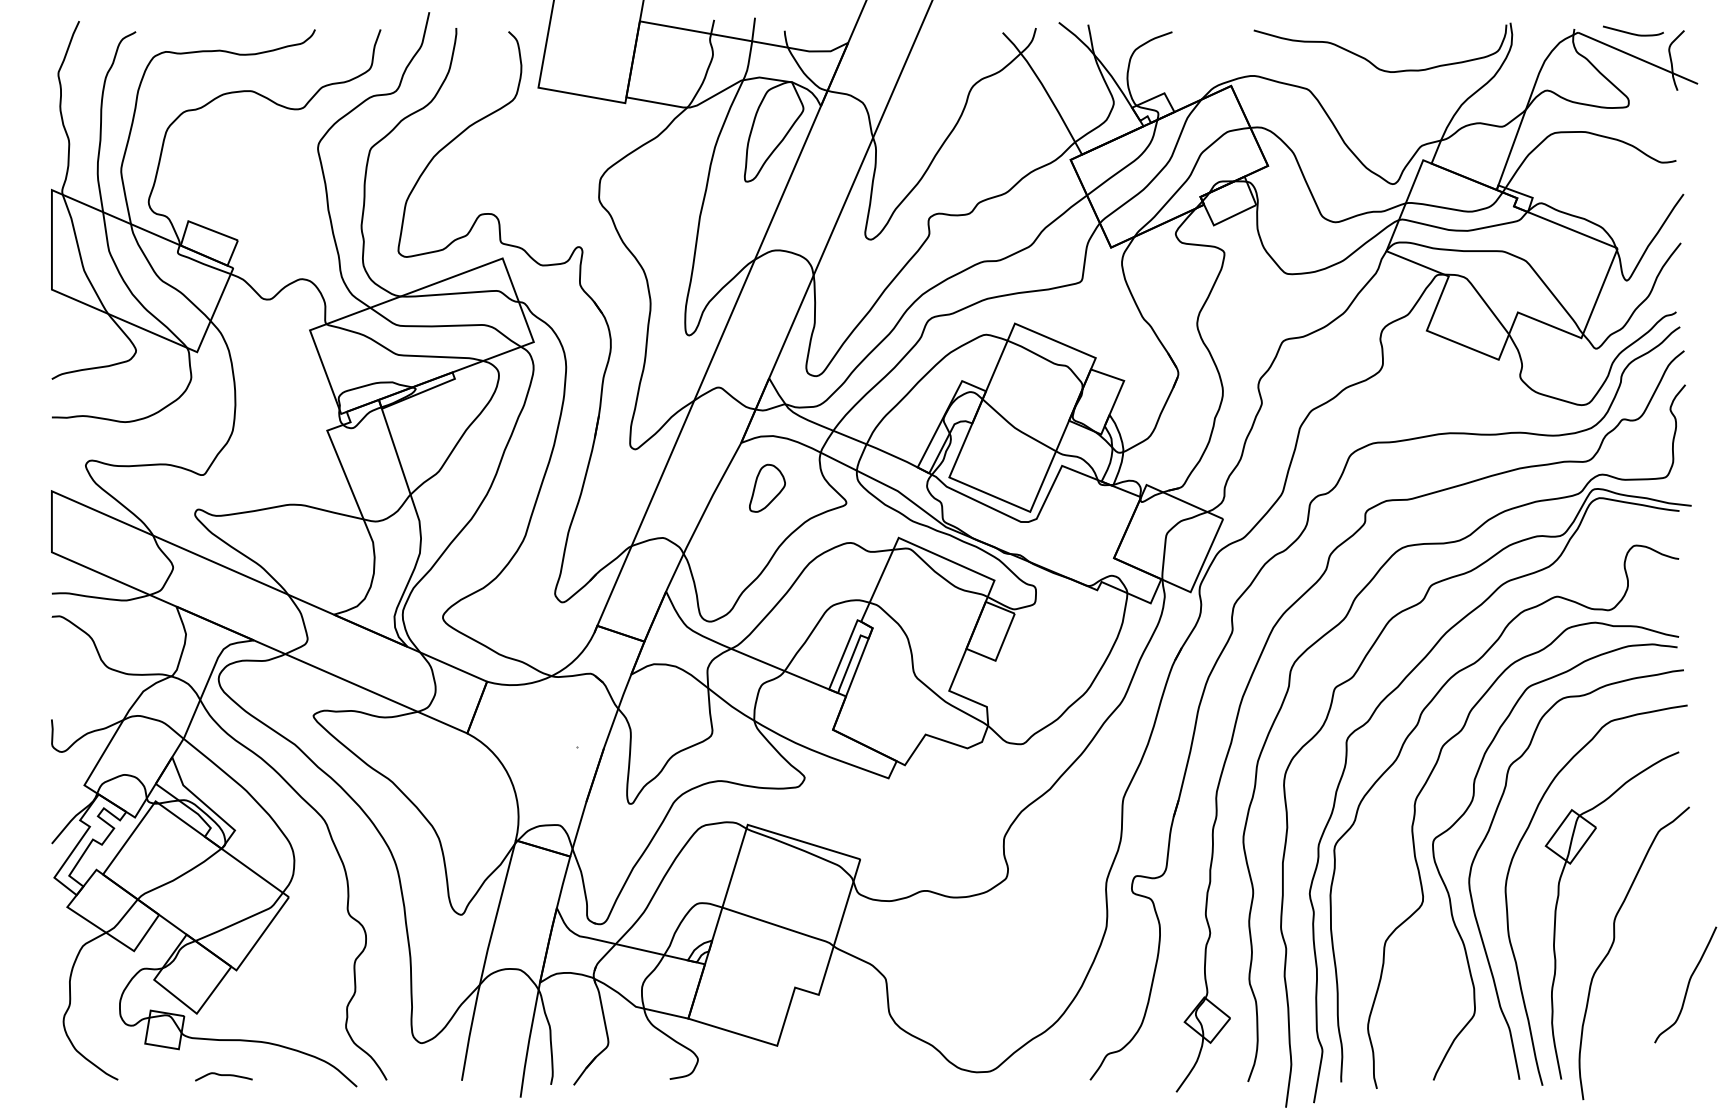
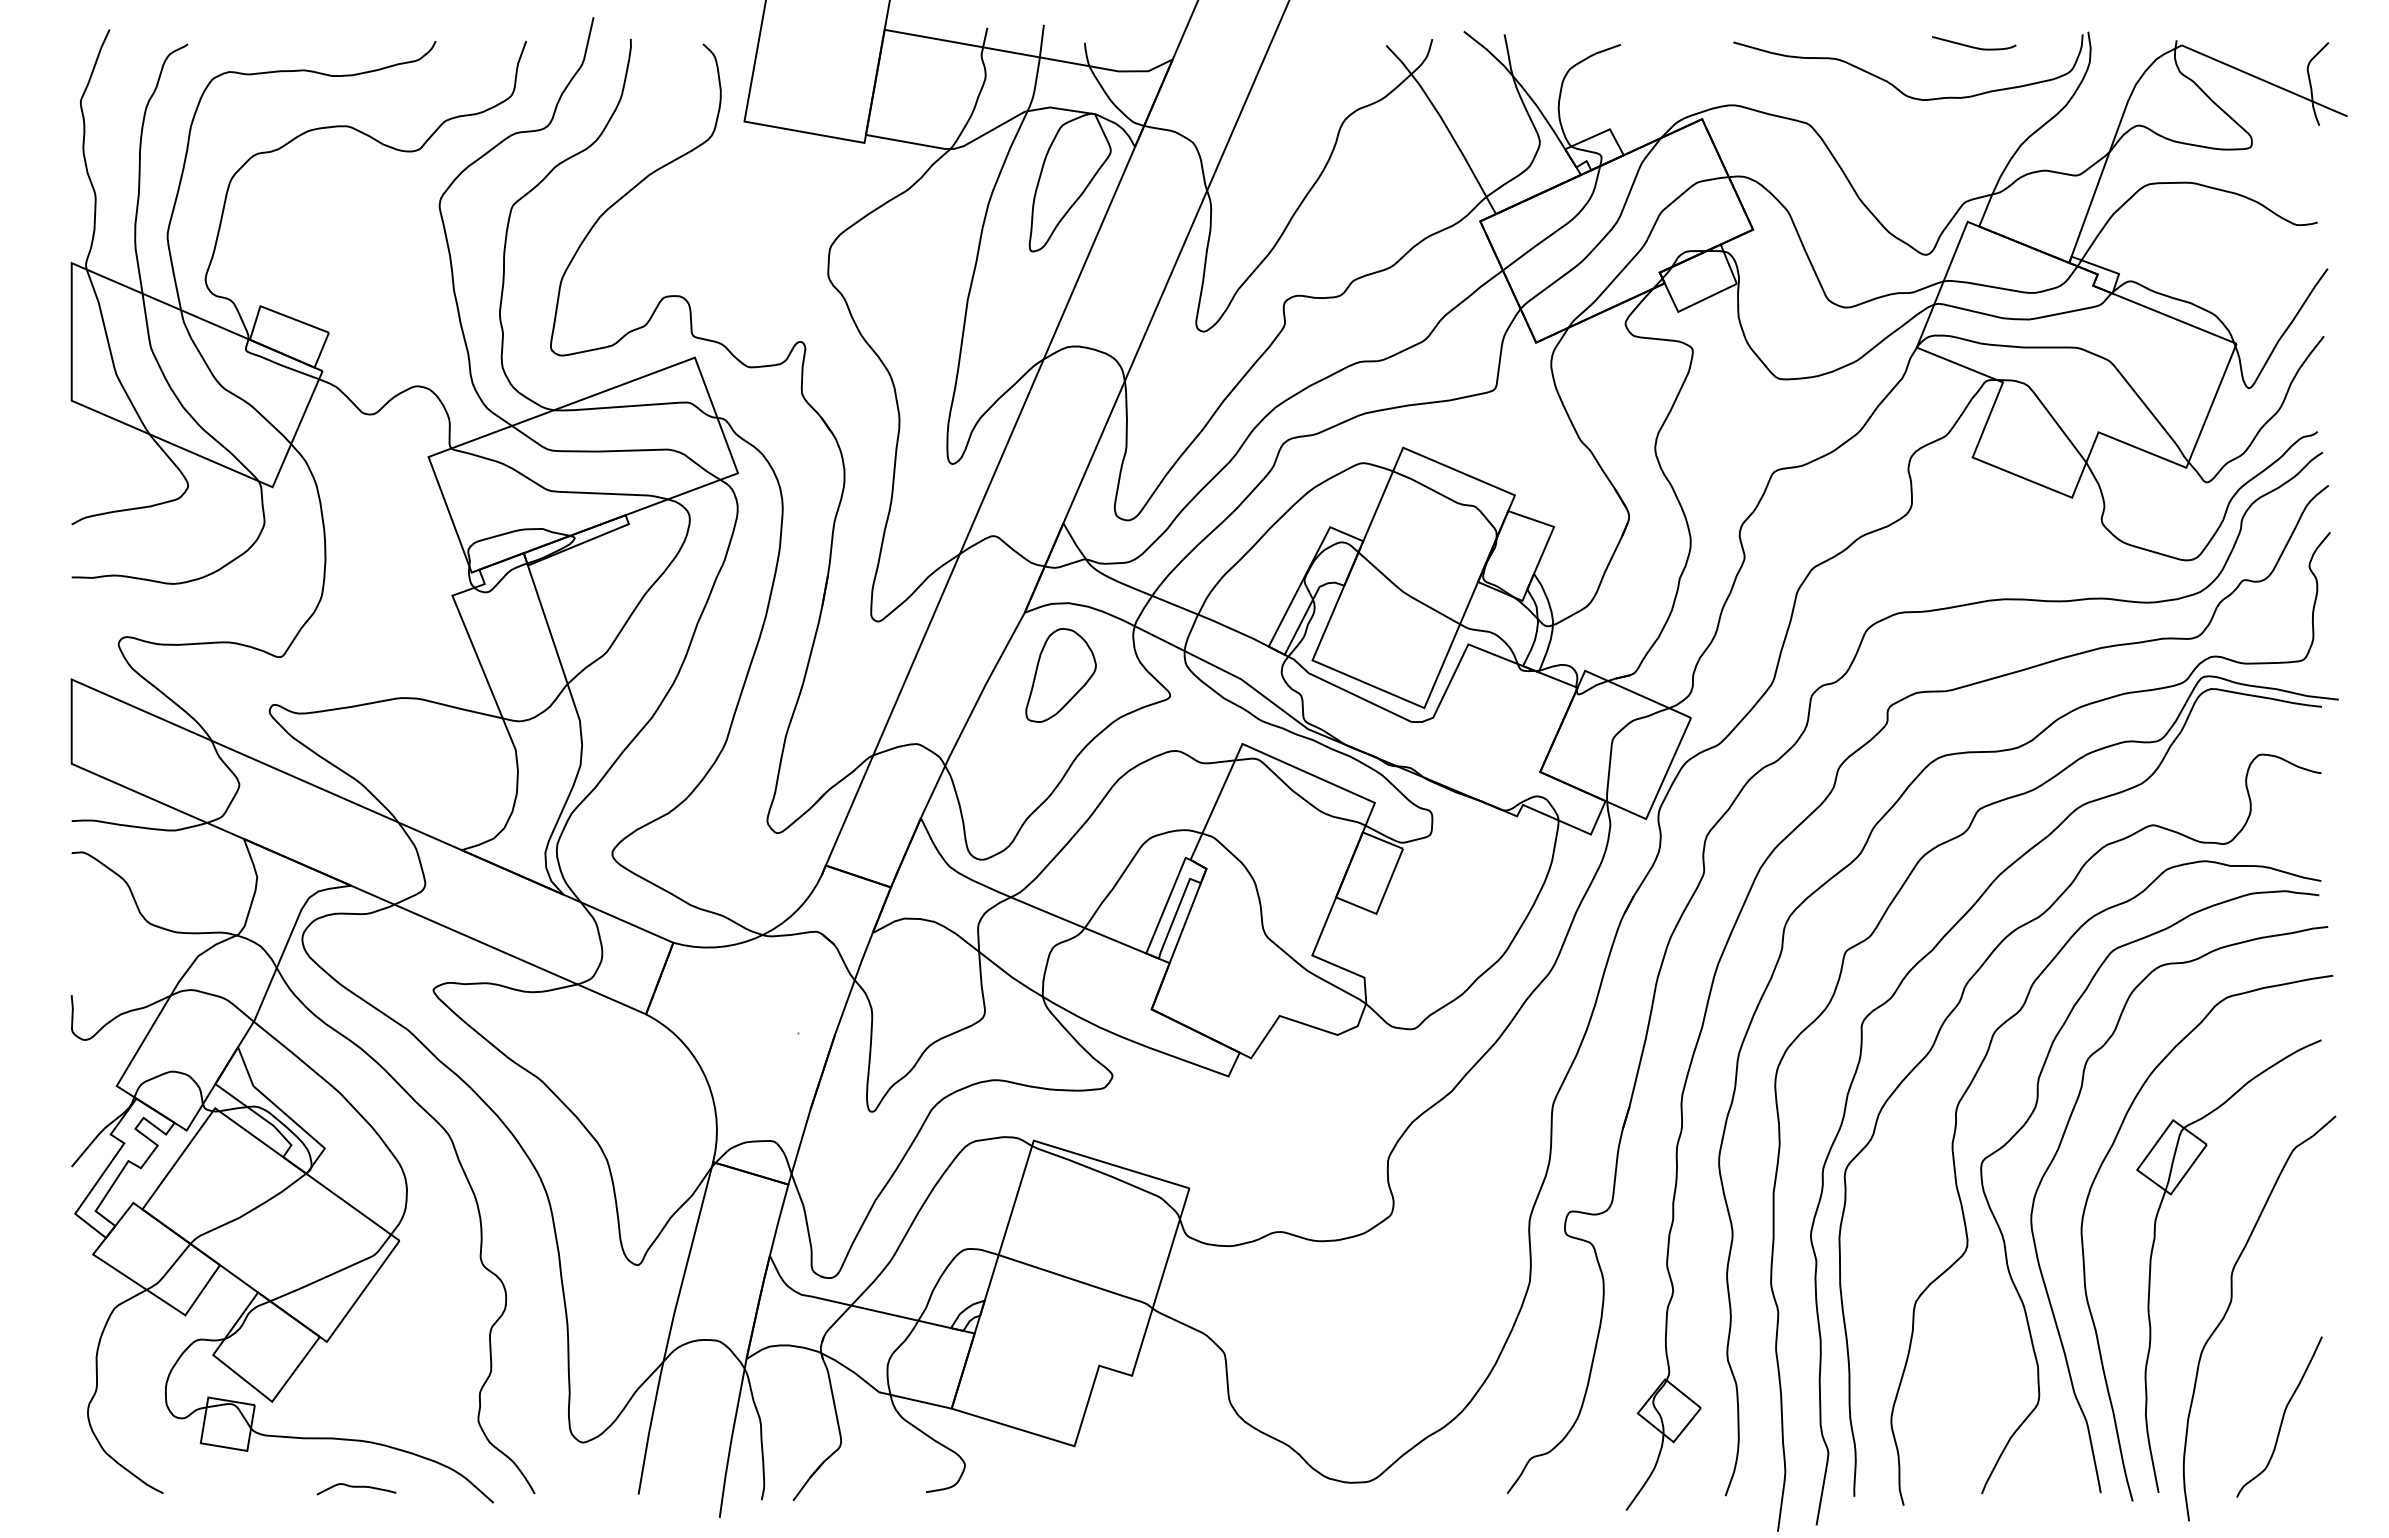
curve: (1633, 33) -> (1974, 46), moved
part: (767, 488) -> (1060, 675), size x1.43
curve: (1687, 986) -> (2281, 1418), moved
curve: (223, 1075) -> (356, 1487), moved

